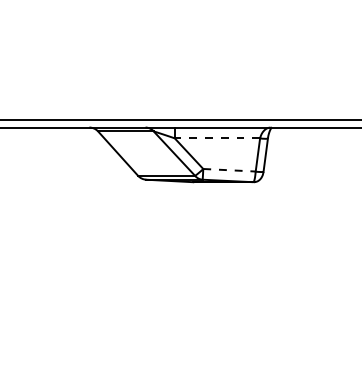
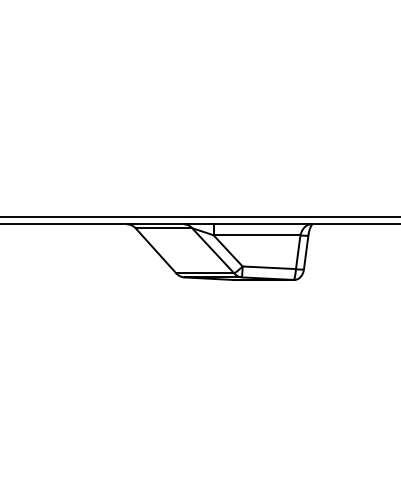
line: (216, 138) -> (256, 235), dashed -> solid
line: (229, 169) -> (269, 267), dashed -> solid

